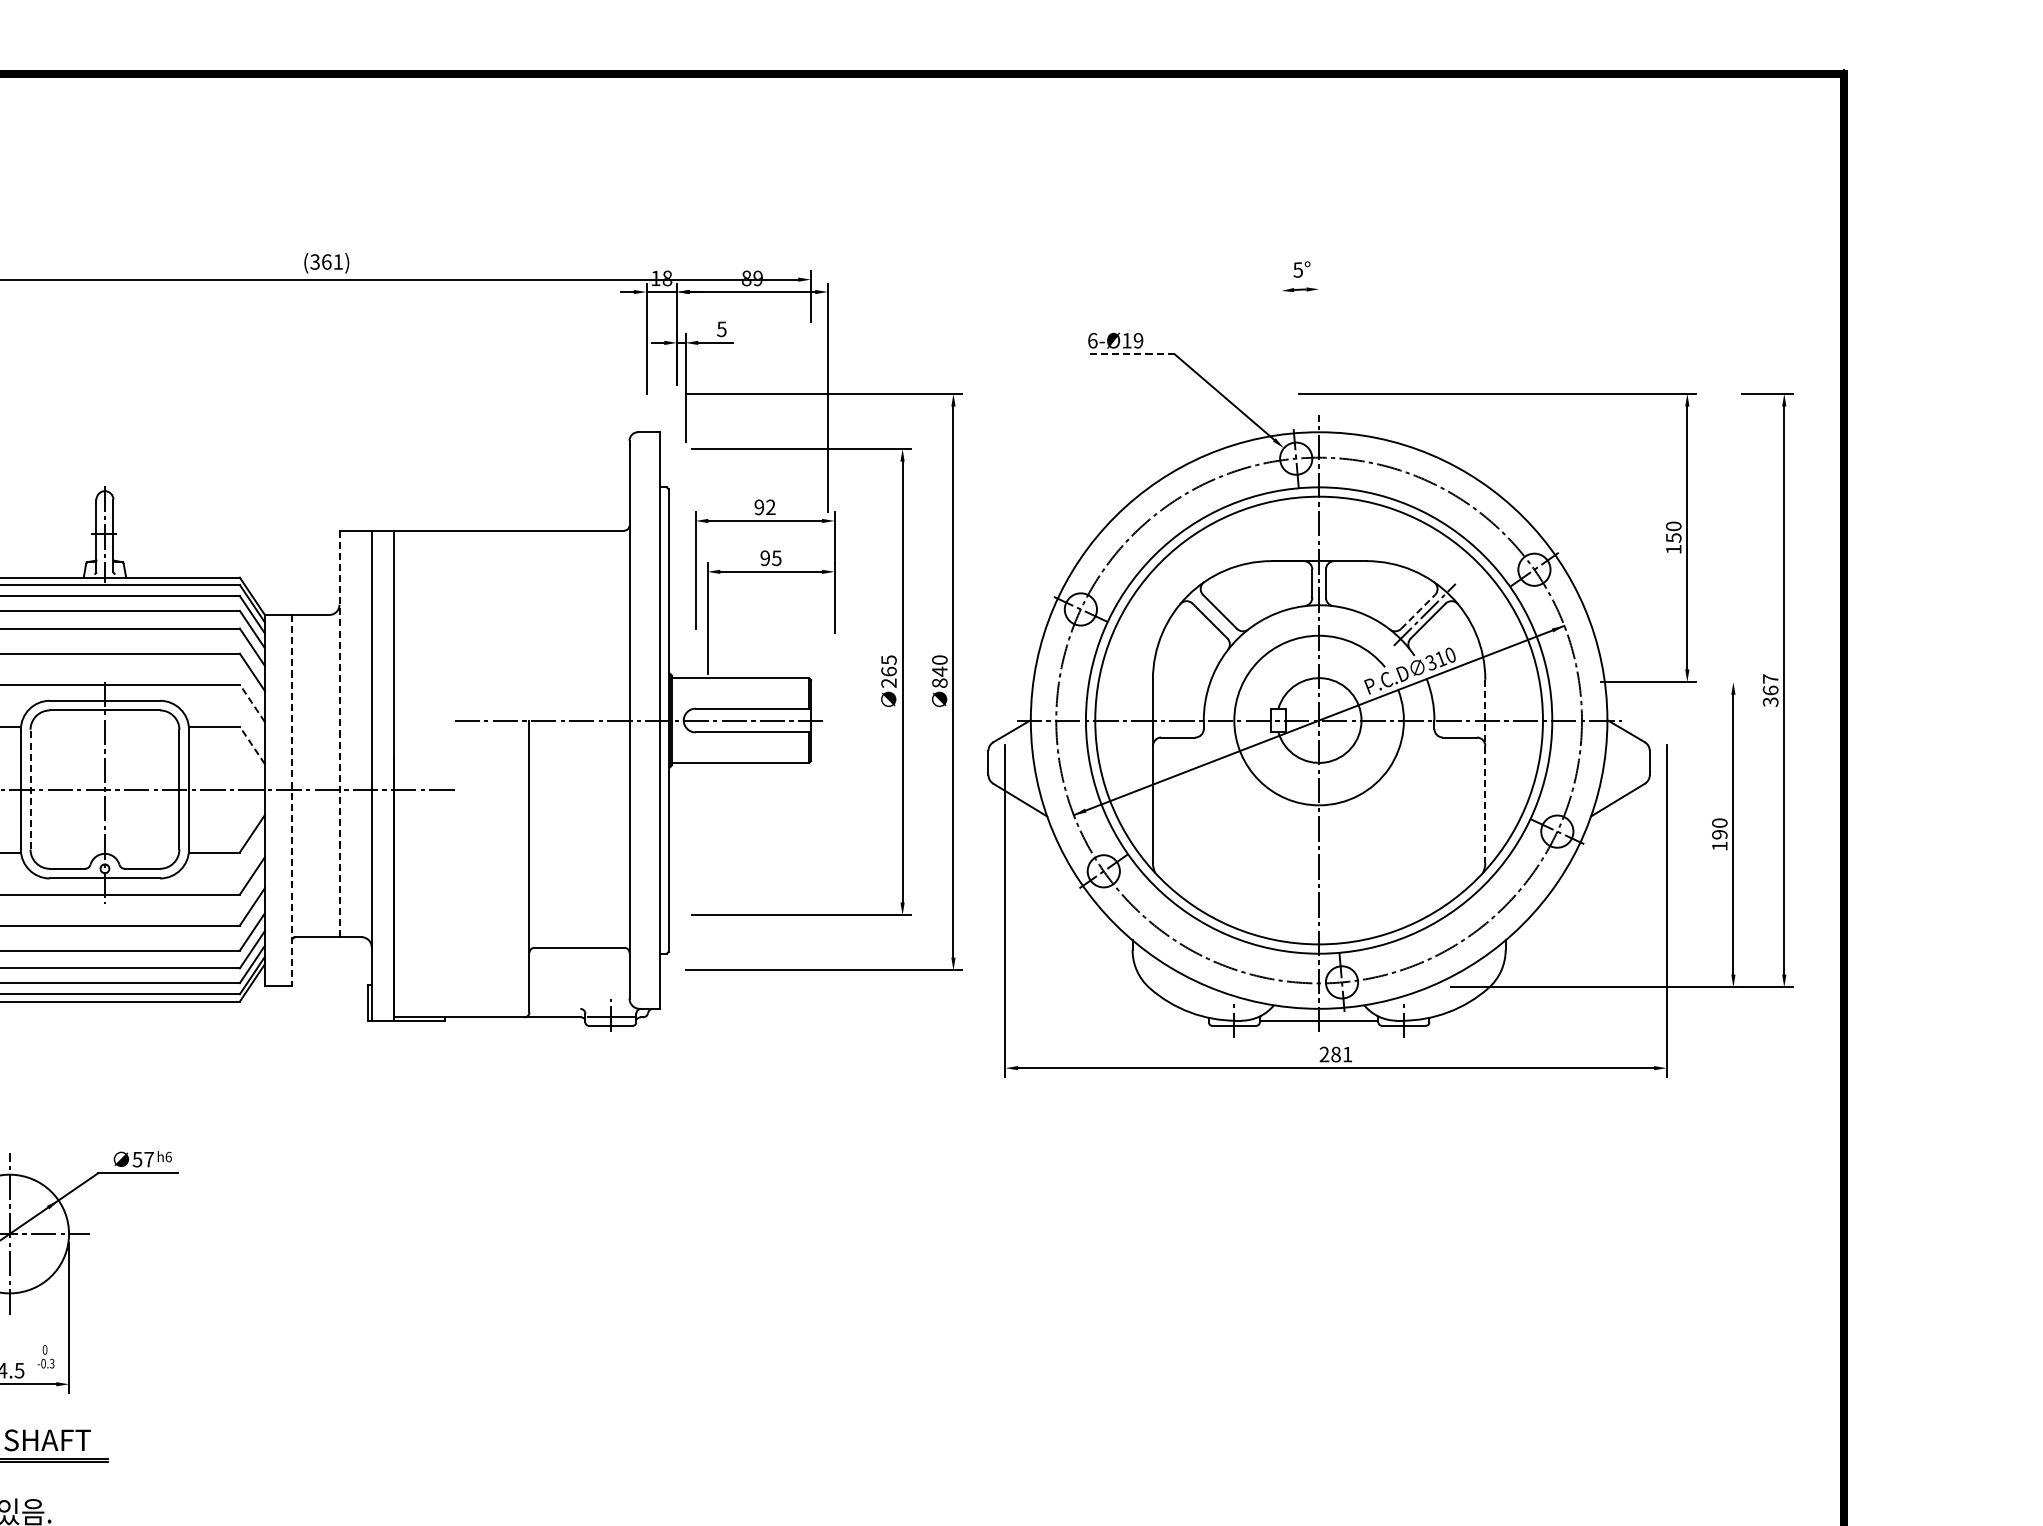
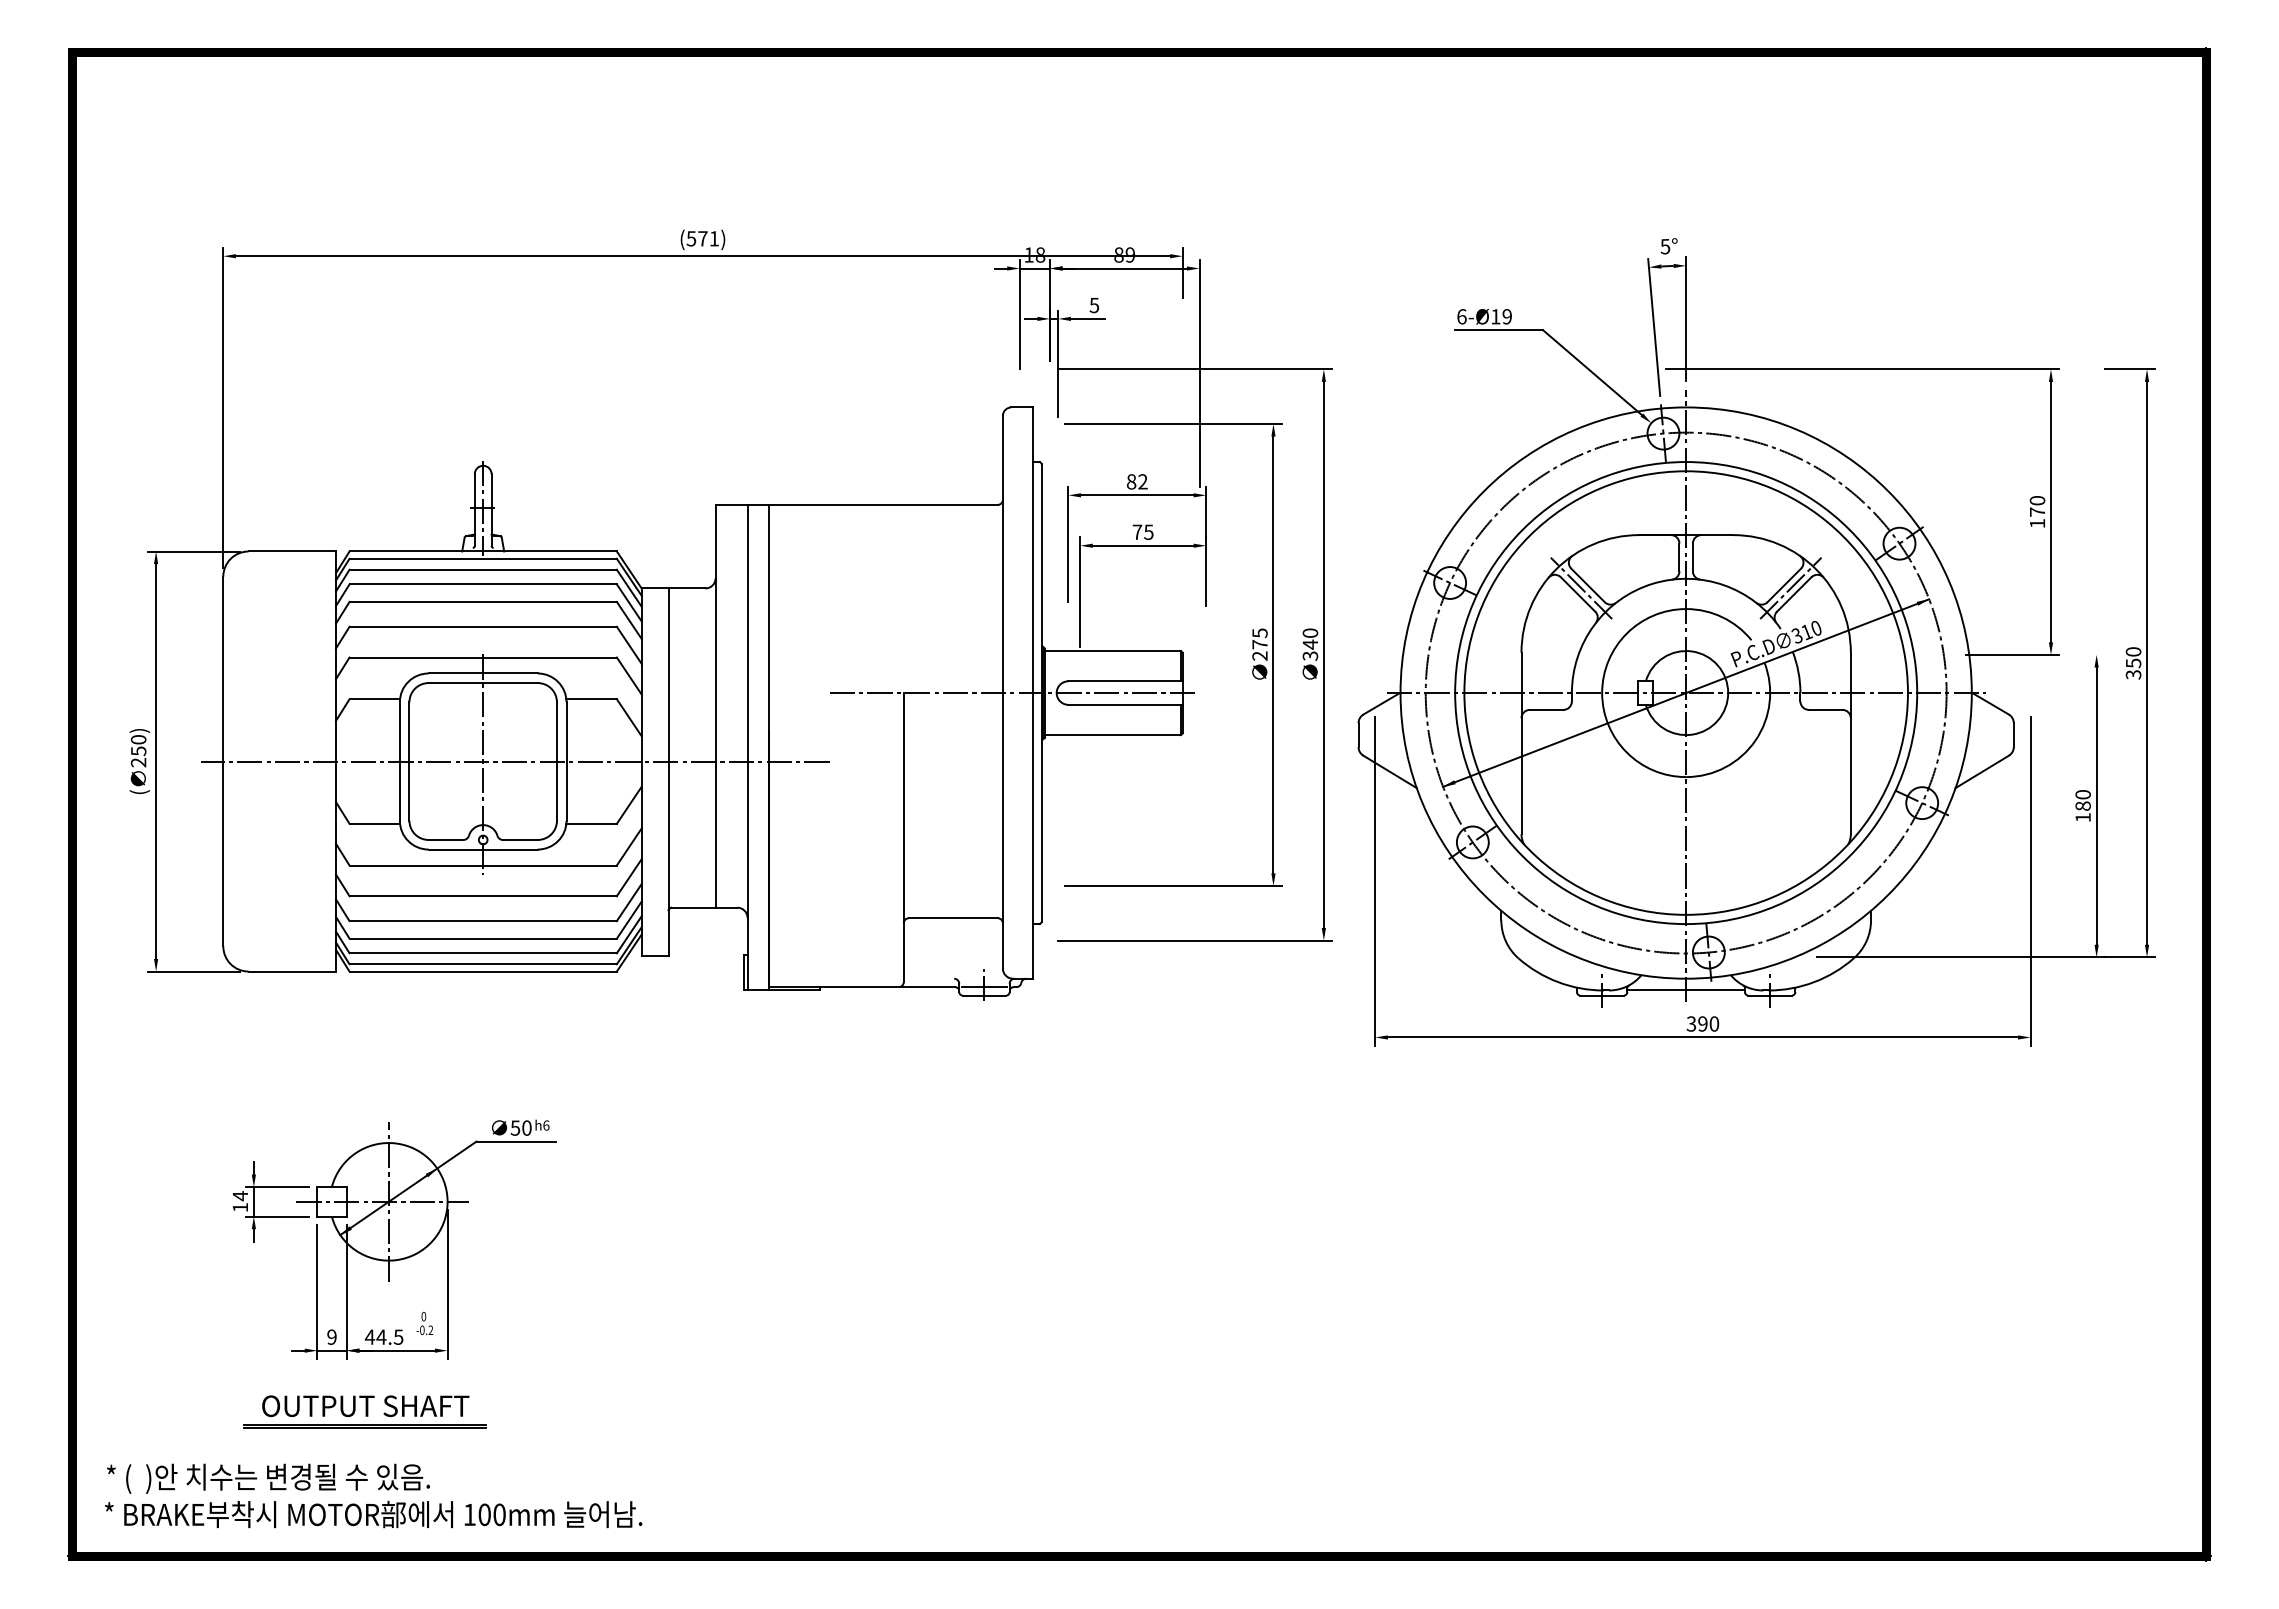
text: (321, 261) -> (697, 238), (361) -> (571)
line: (1319, 343) -> (1686, 319), added
line: (1287, 351) -> (1654, 327), added
line: (1129, 354) -> (1498, 330), dashed -> solid
text: (759, 507) -> (1131, 481), 92 -> 82
text: (1673, 538) -> (2037, 512), 150 -> 170
text: (765, 558) -> (1137, 532), 95 -> 75
line: (1418, 611) -> (1784, 585), dashed -> solid
line: (1213, 615) -> (1581, 588), added
text: (888, 671) -> (1259, 644), 265 -> 275
text: (939, 682) -> (1310, 655), 840 -> 340
text: (1770, 684) -> (2133, 657), 367 -> 350
line: (251, 702) -> (628, 675), dashed -> solid
line: (339, 734) -> (715, 706), dashed -> solid
line: (251, 745) -> (628, 717), dashed -> solid
line: (1484, 771) -> (1850, 743), dashed -> solid
line: (30, 789) -> (409, 761), dashed -> solid
line: (291, 800) -> (668, 772), dashed -> solid
text: (1719, 834) -> (2082, 805), 190 -> 180
text: (1335, 1054) -> (1702, 1023), 281 -> 390
text: (148, 1159) -> (526, 1127), 57 -> 50
text: (51, 1363) -> (430, 1330), -0.3 -> -0.2

